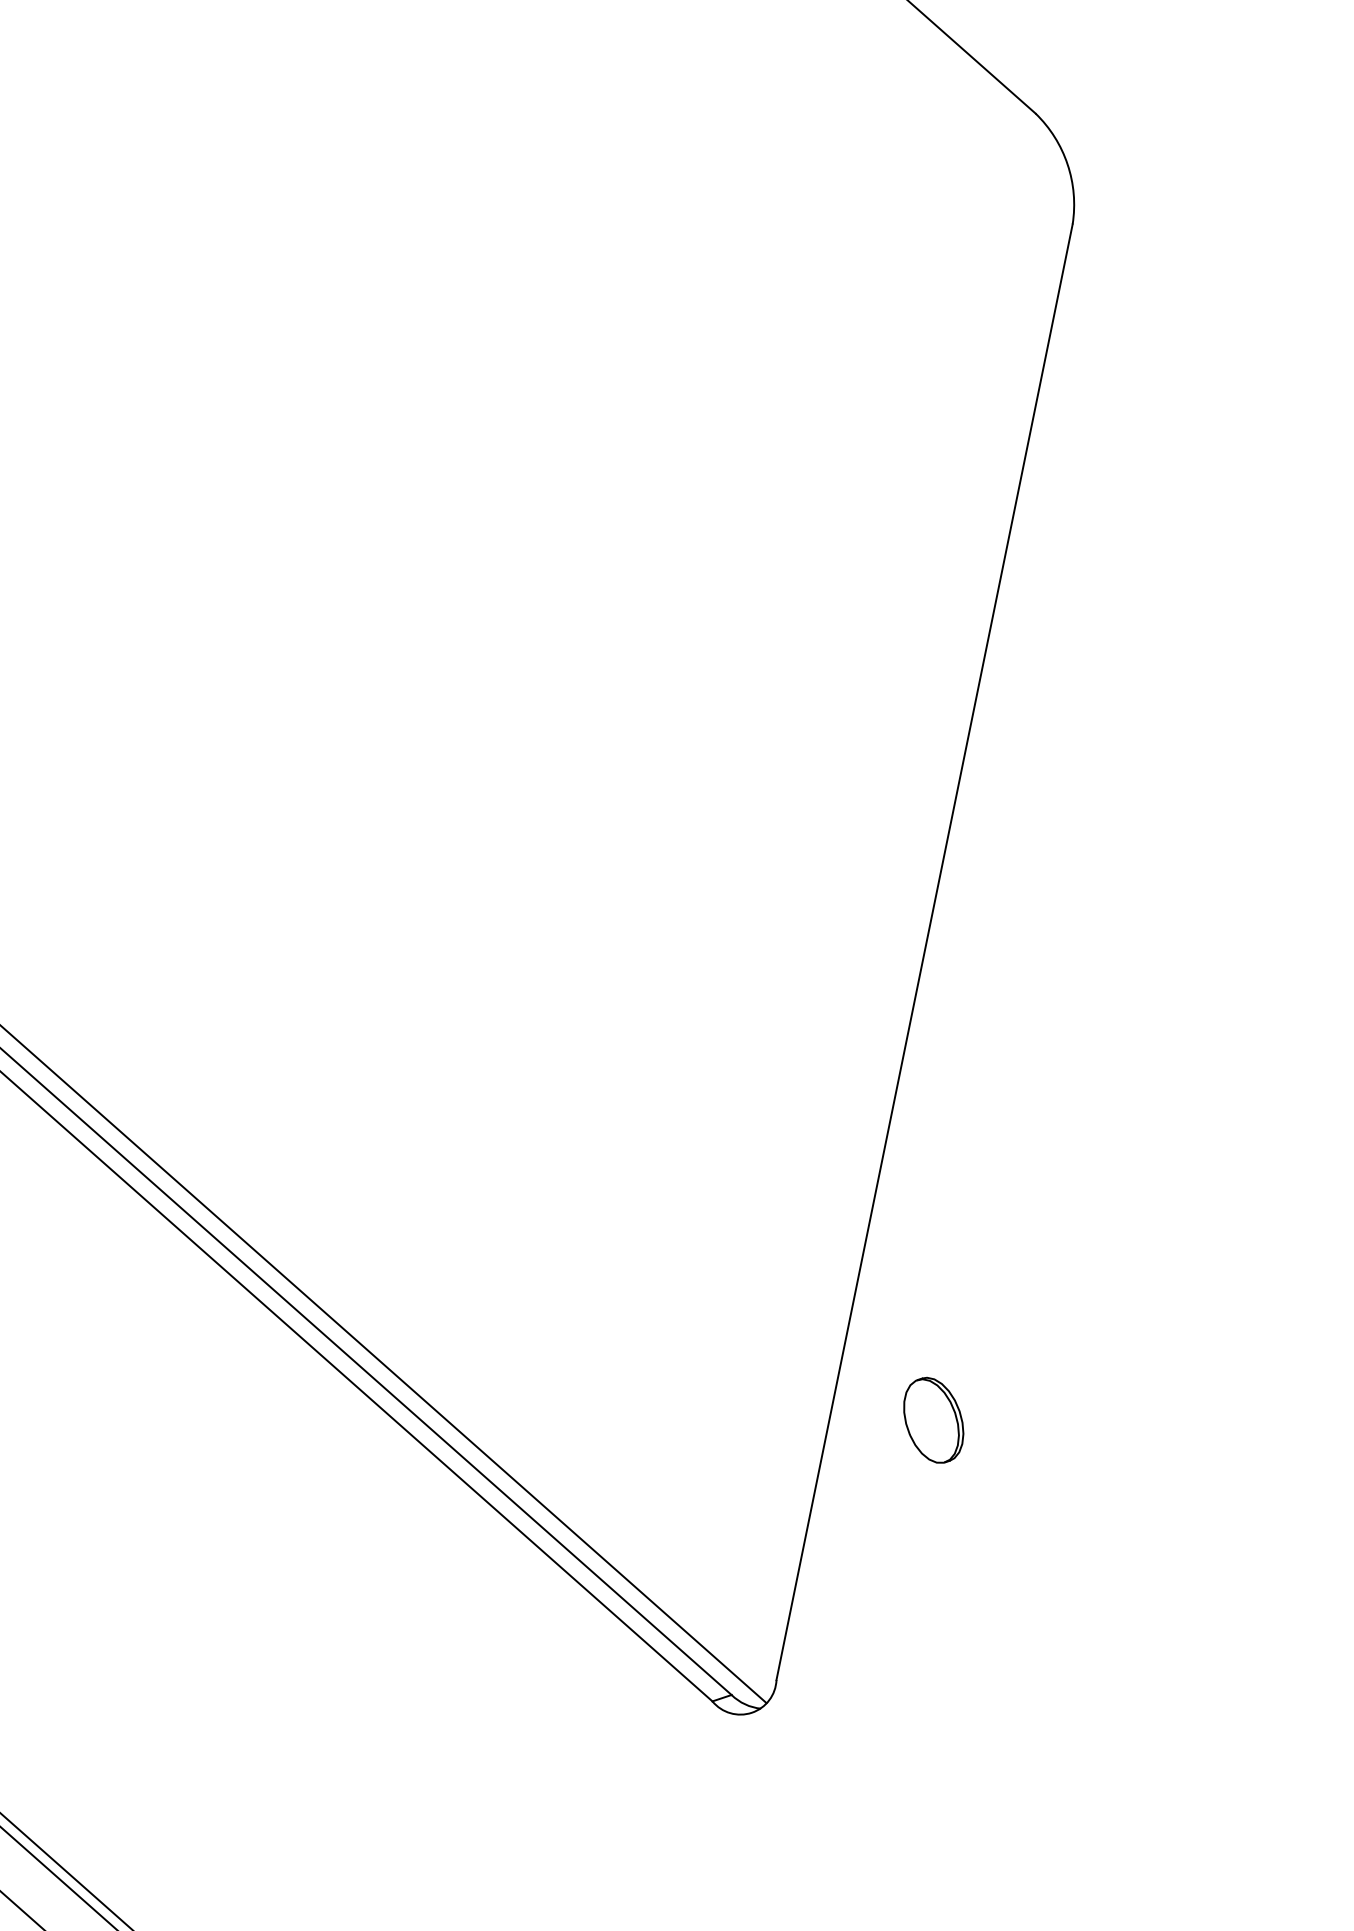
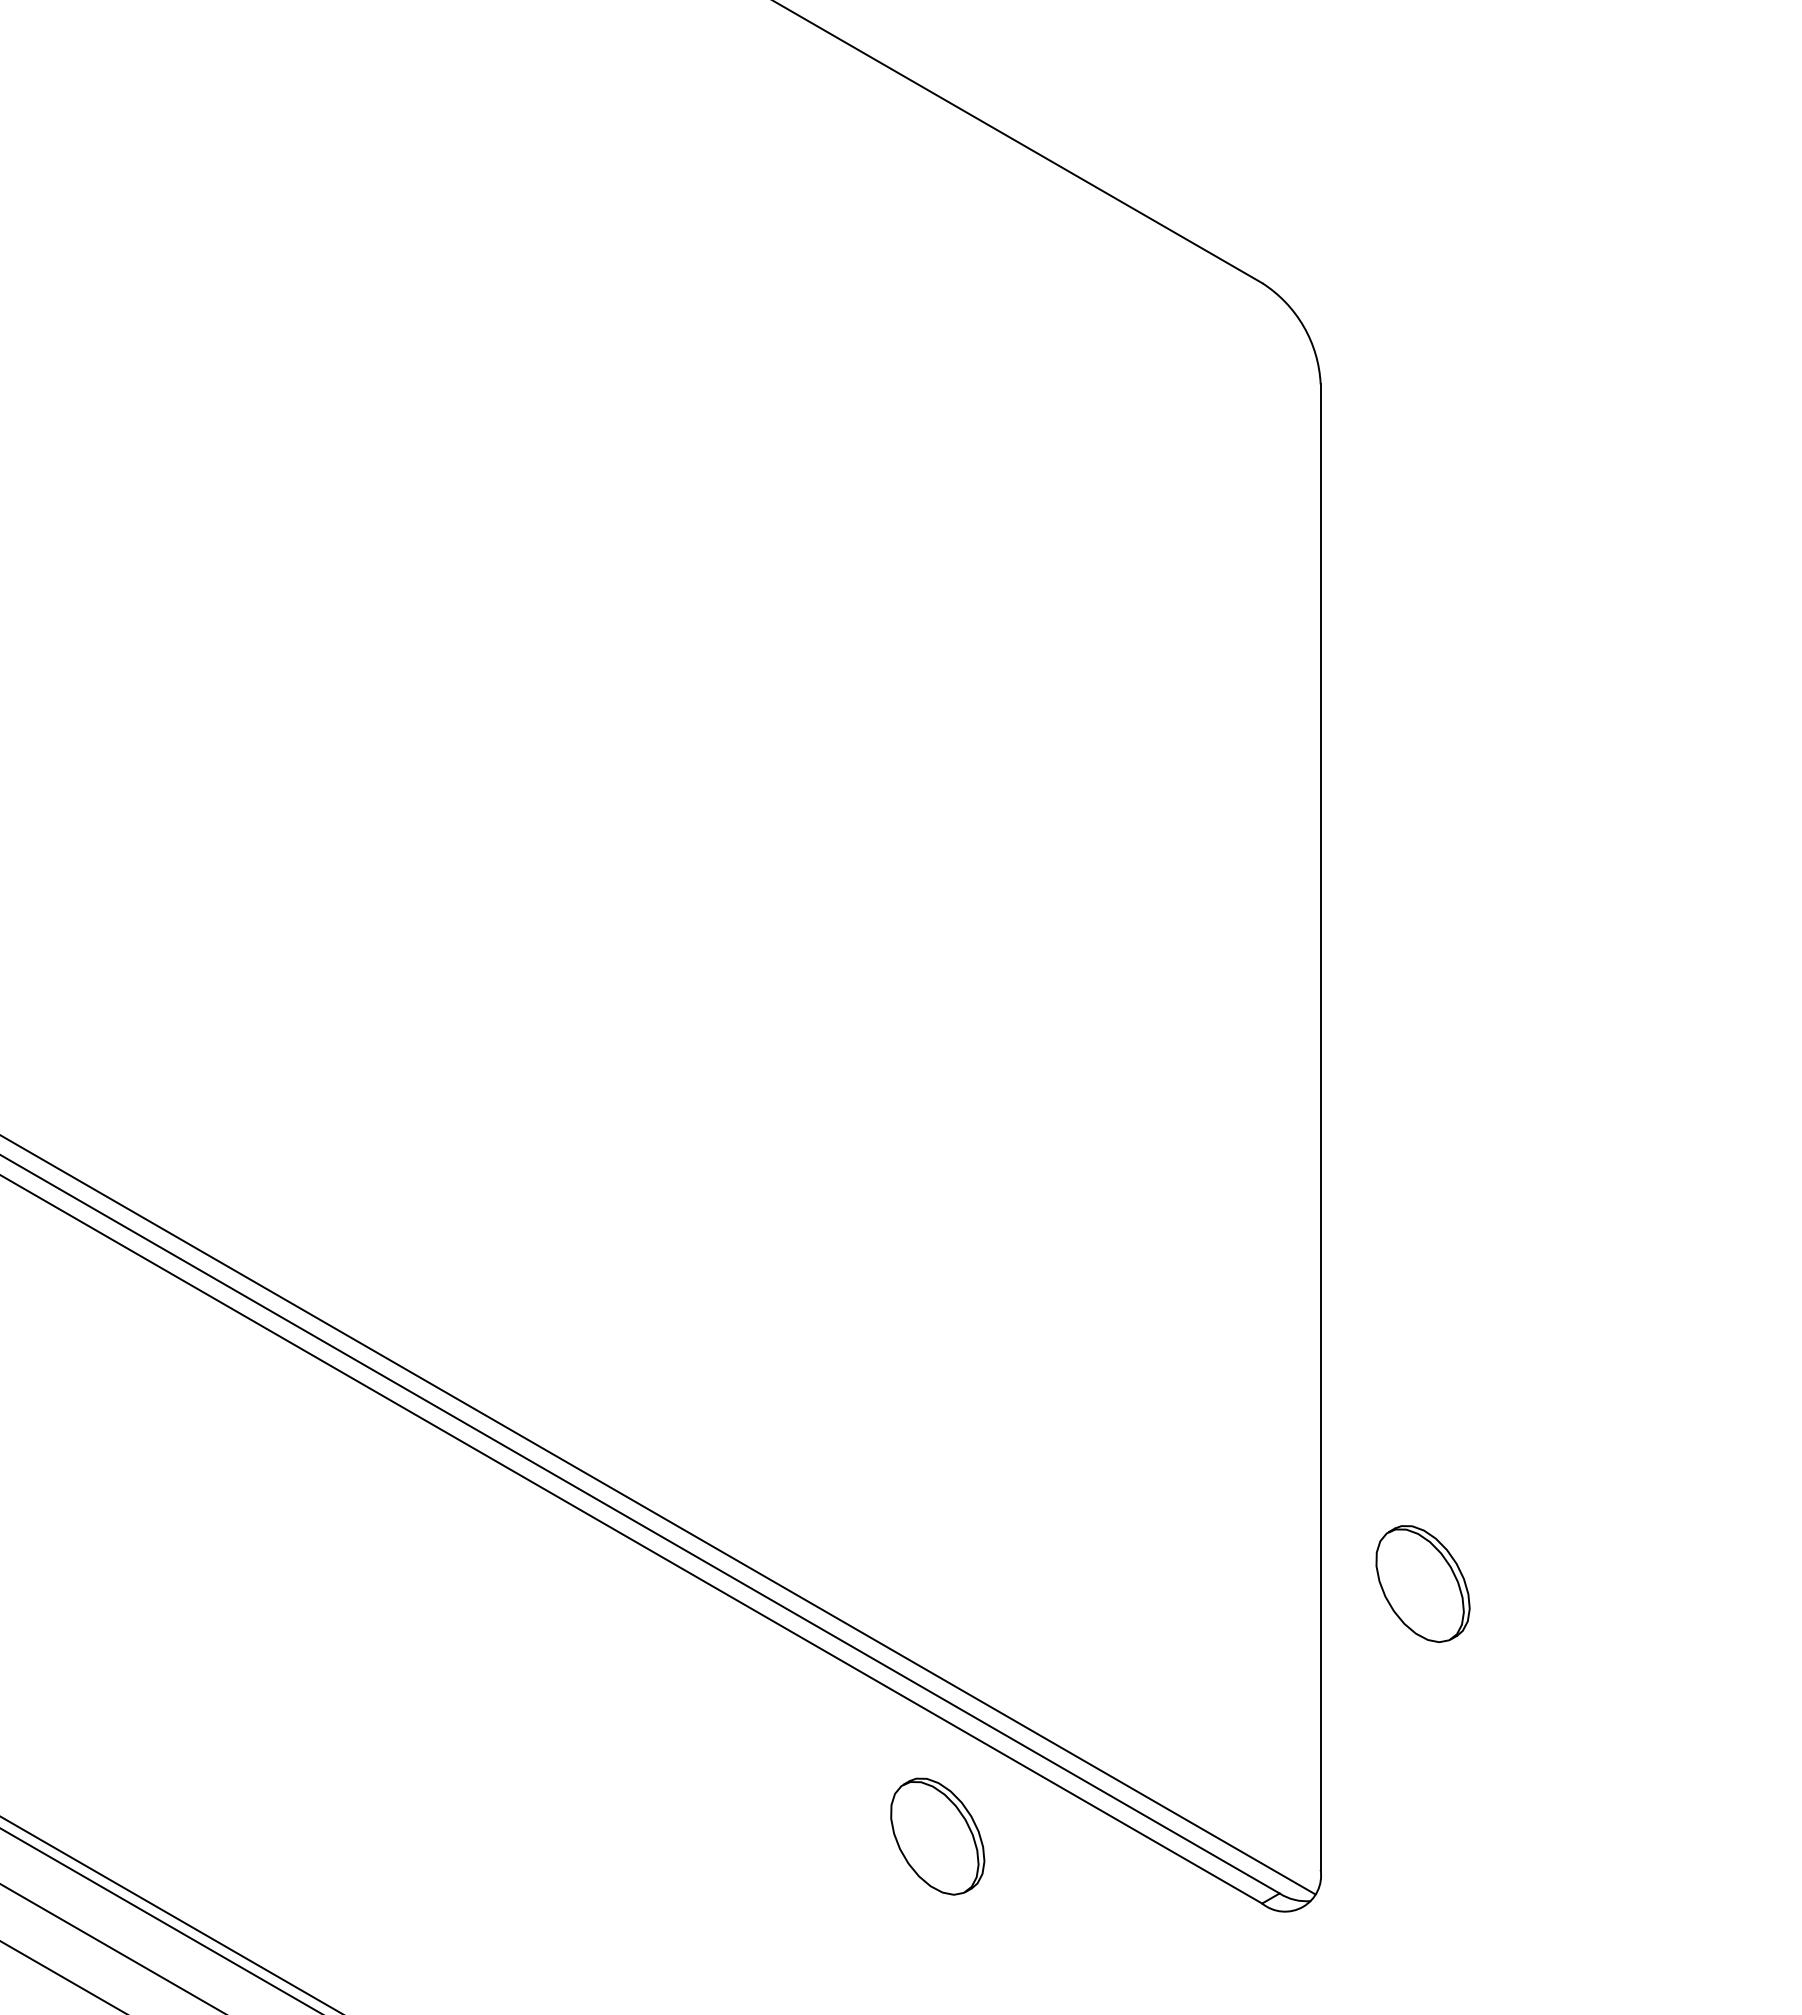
part: (933, 1420) -> (1422, 1584), size x1.43
part: (407, 1570) -> (937, 1836), added

